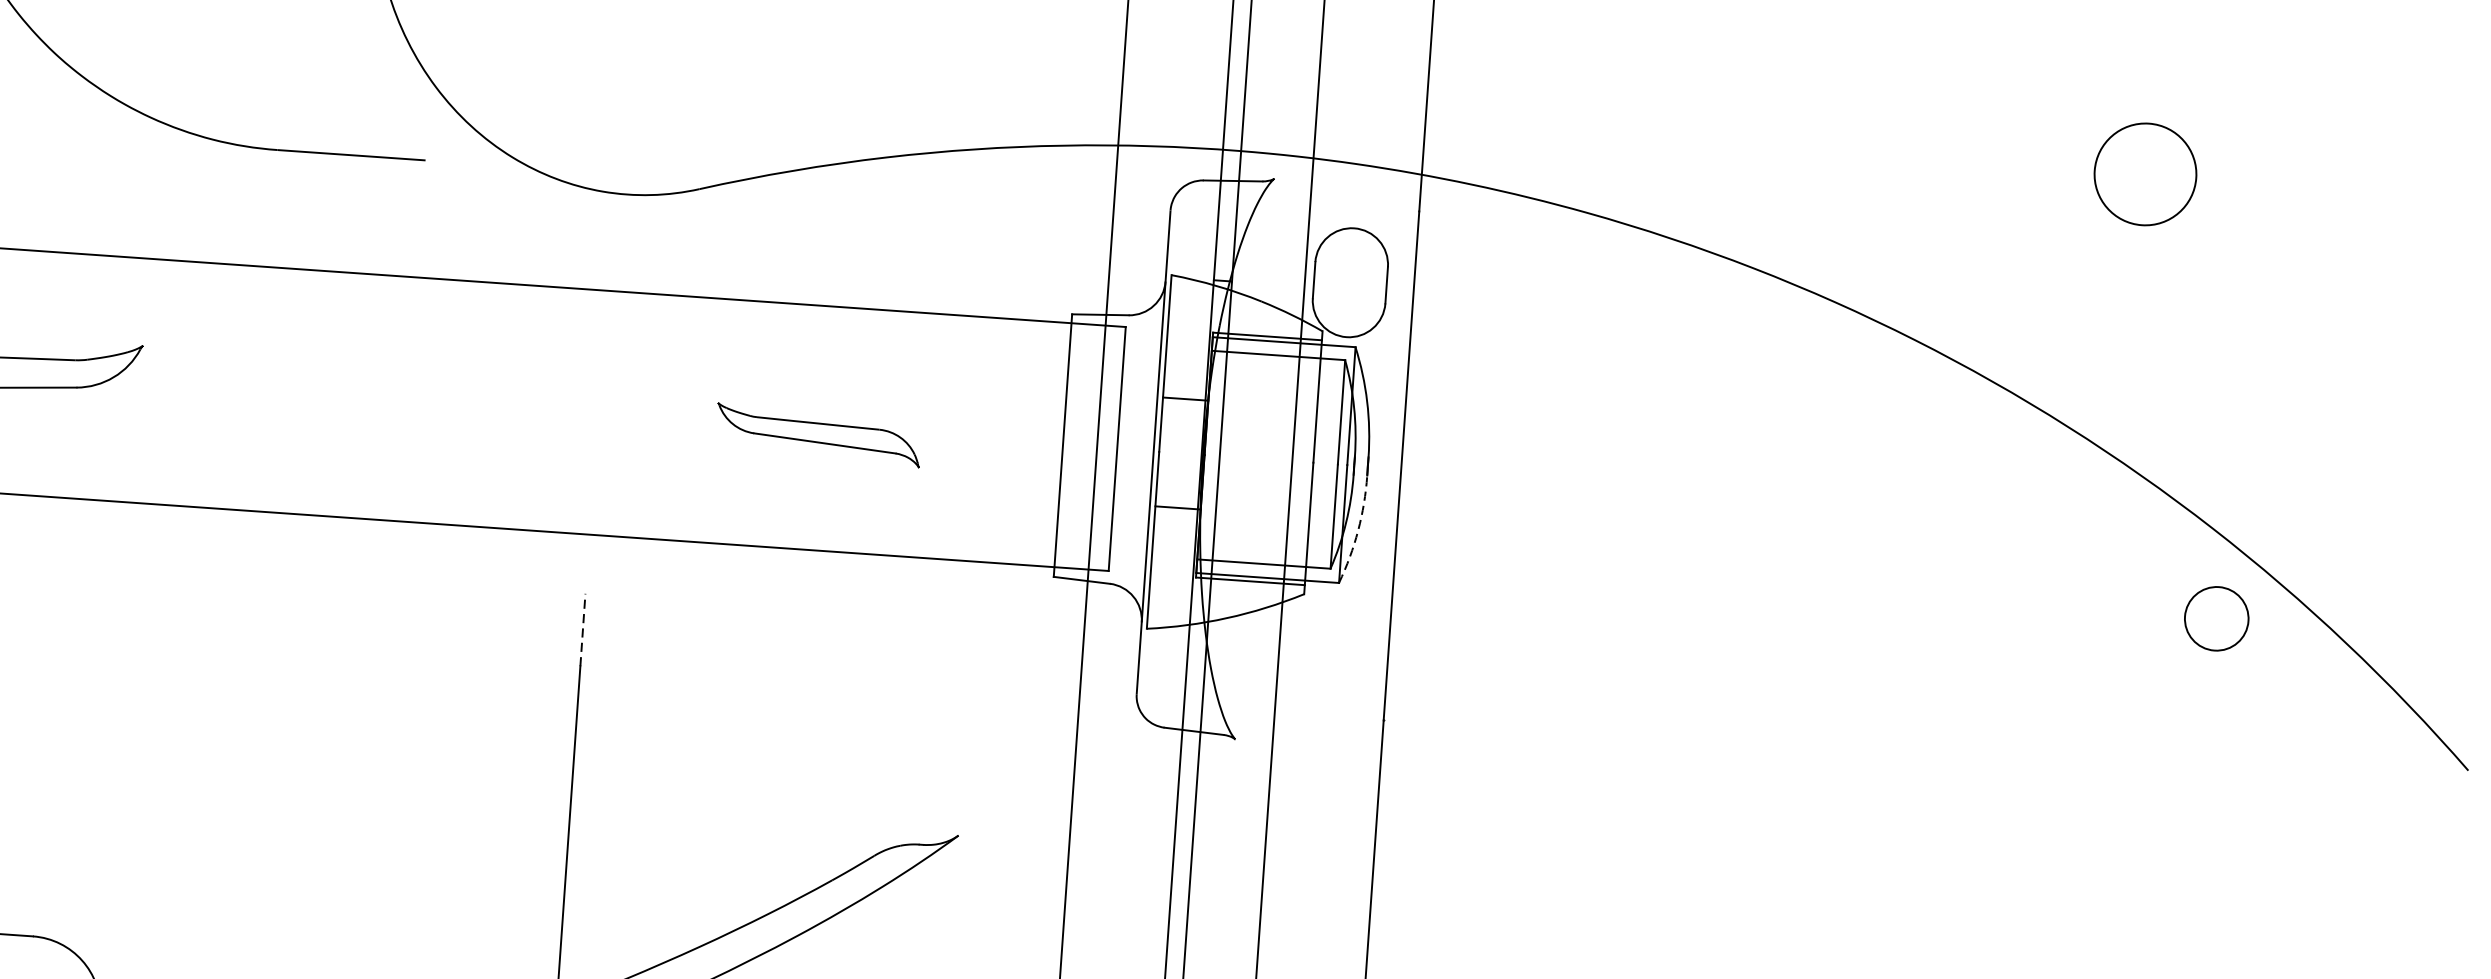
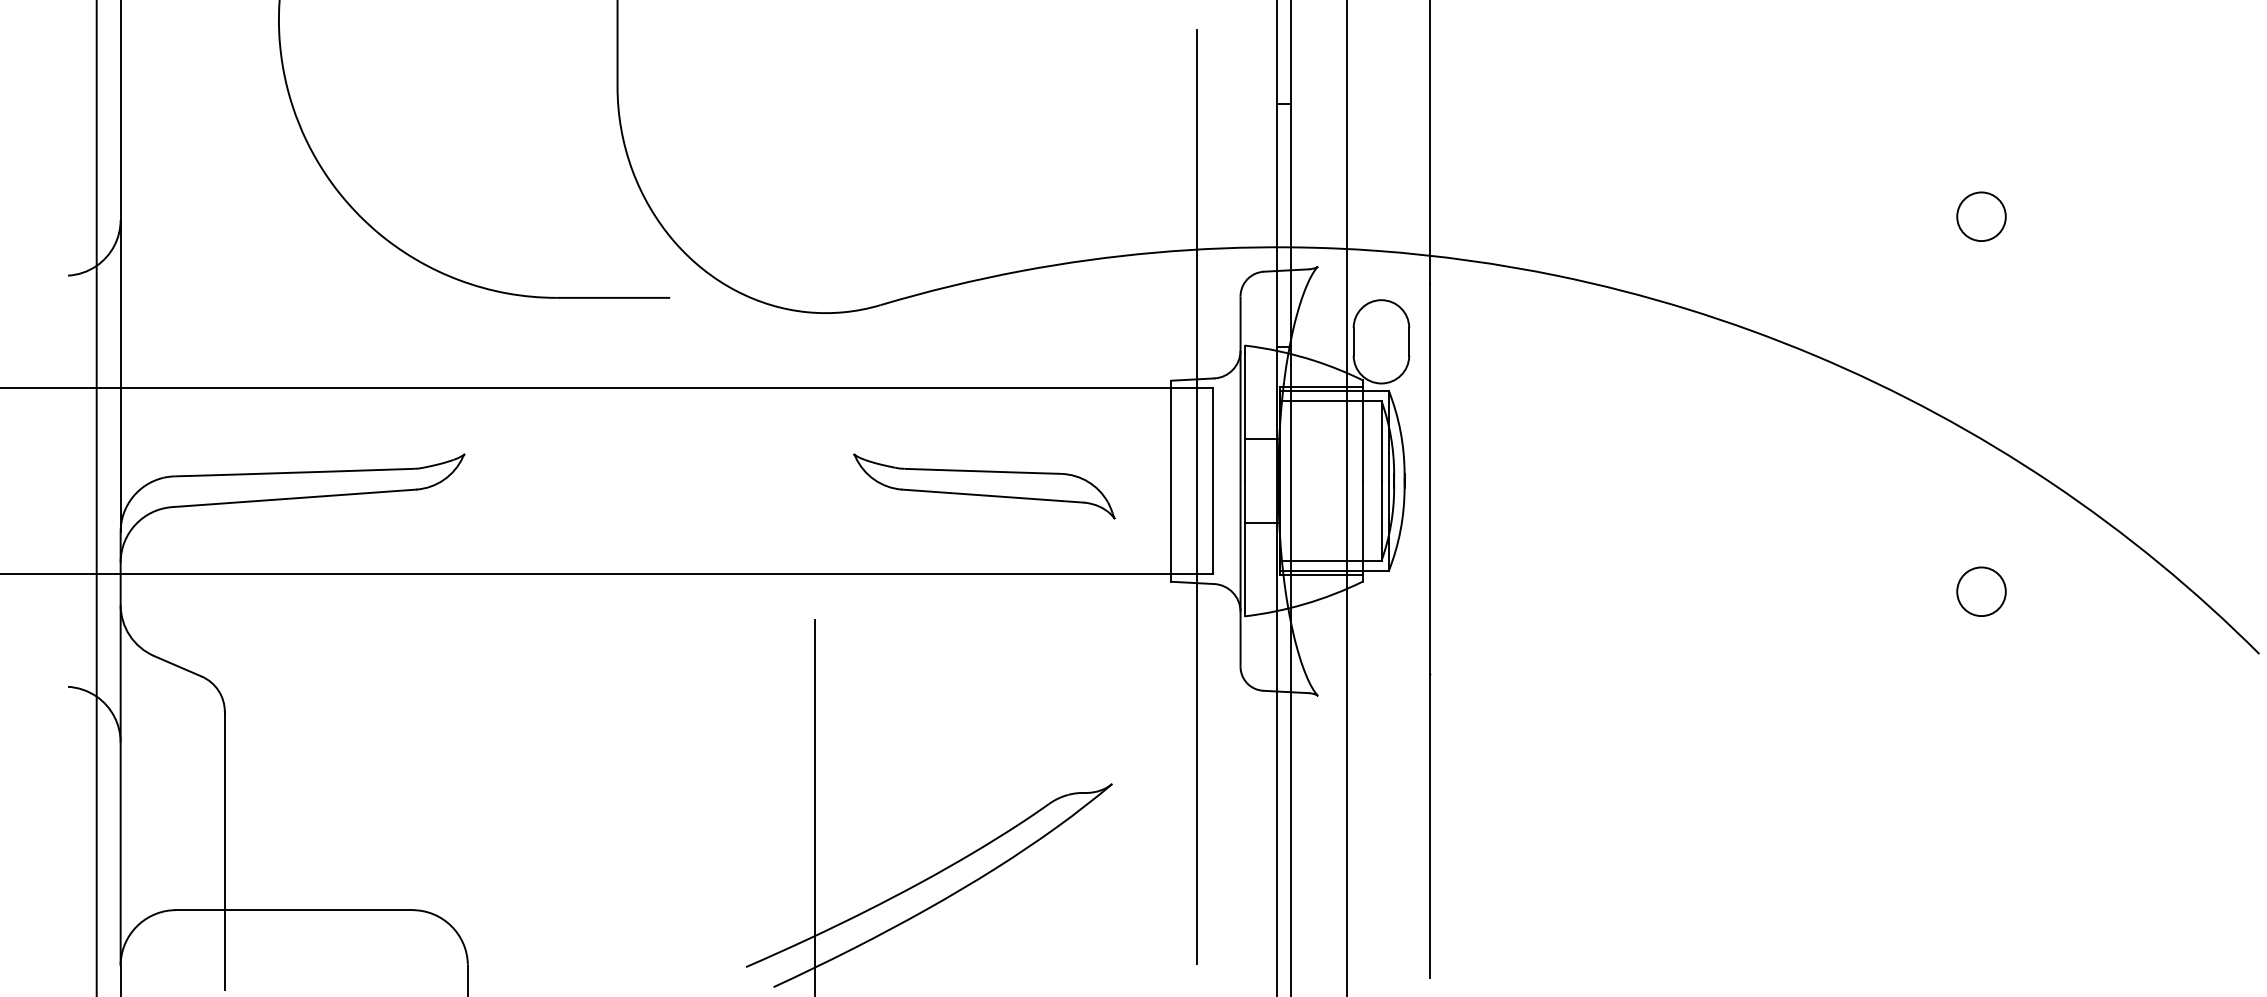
circle: (2145, 173) -> (1981, 216), size x0.62
part: (818, 435) -> (984, 486), size x1.67
arc: (1358, 530) -> (1400, 530), dashed -> solid
circle: (2216, 618) -> (1981, 591), moved
line: (583, 630) -> (815, 647), dashed -> solid

